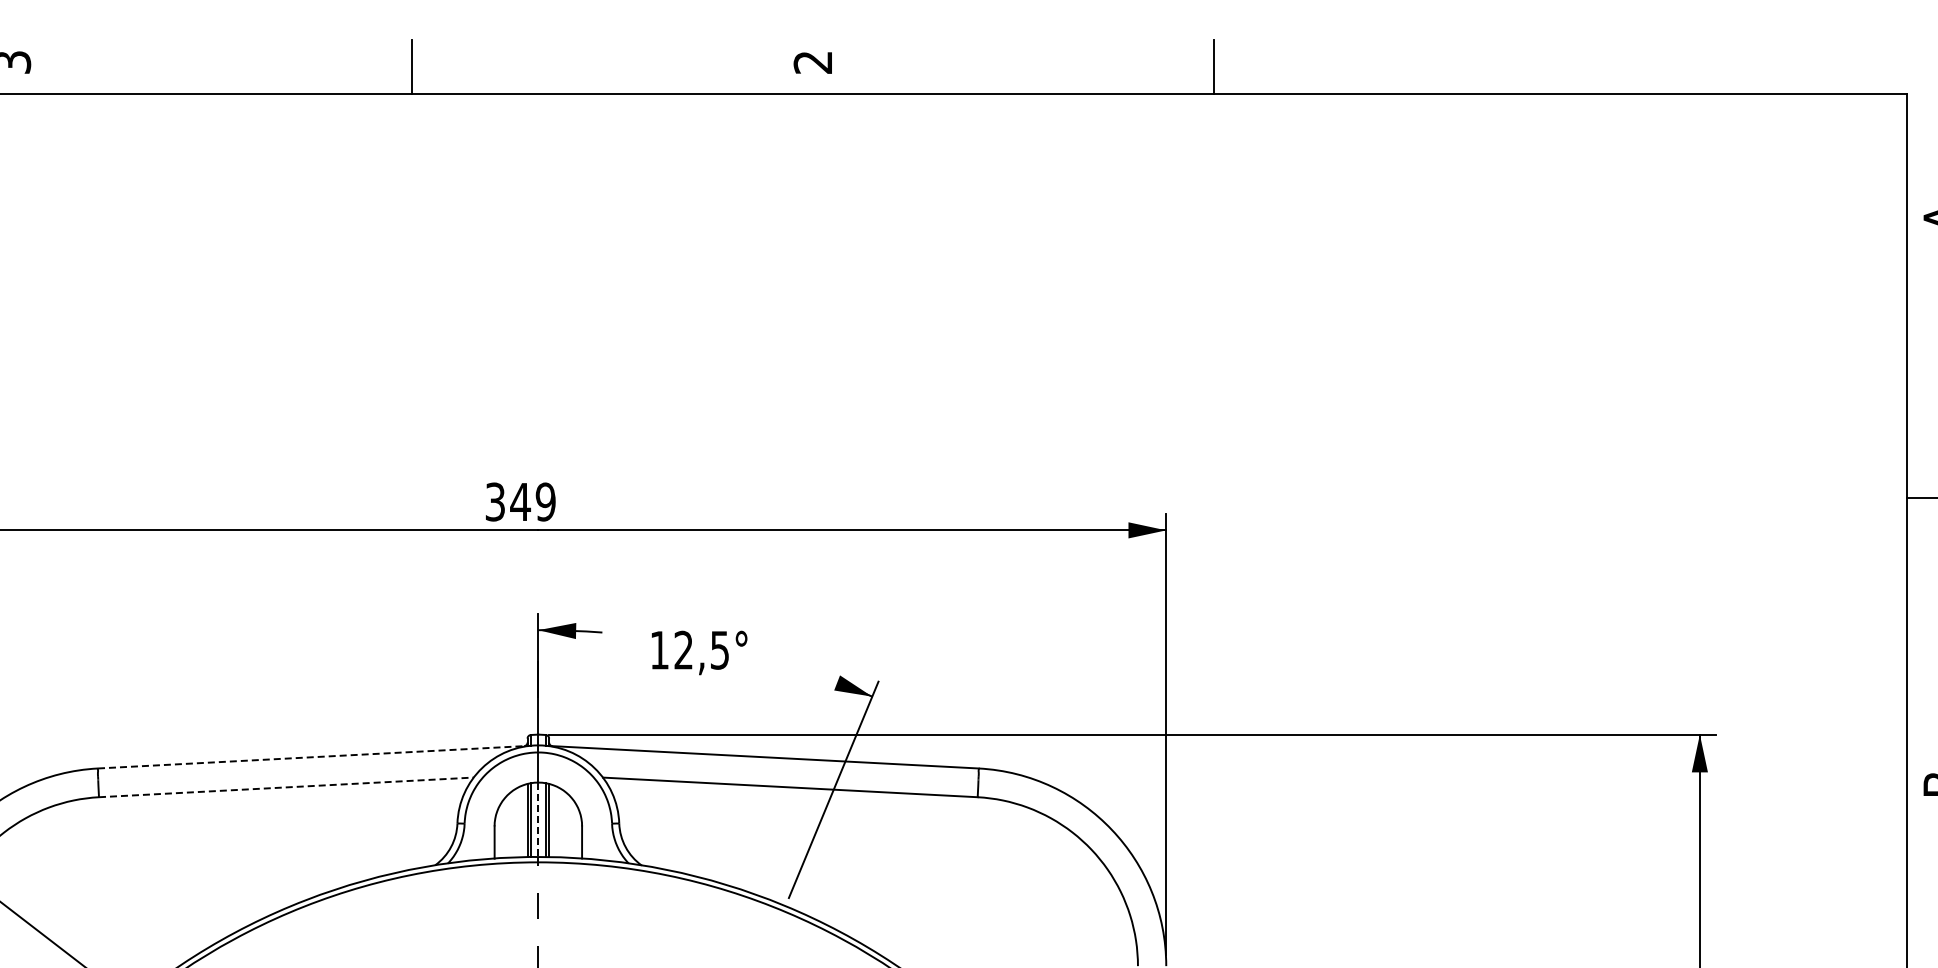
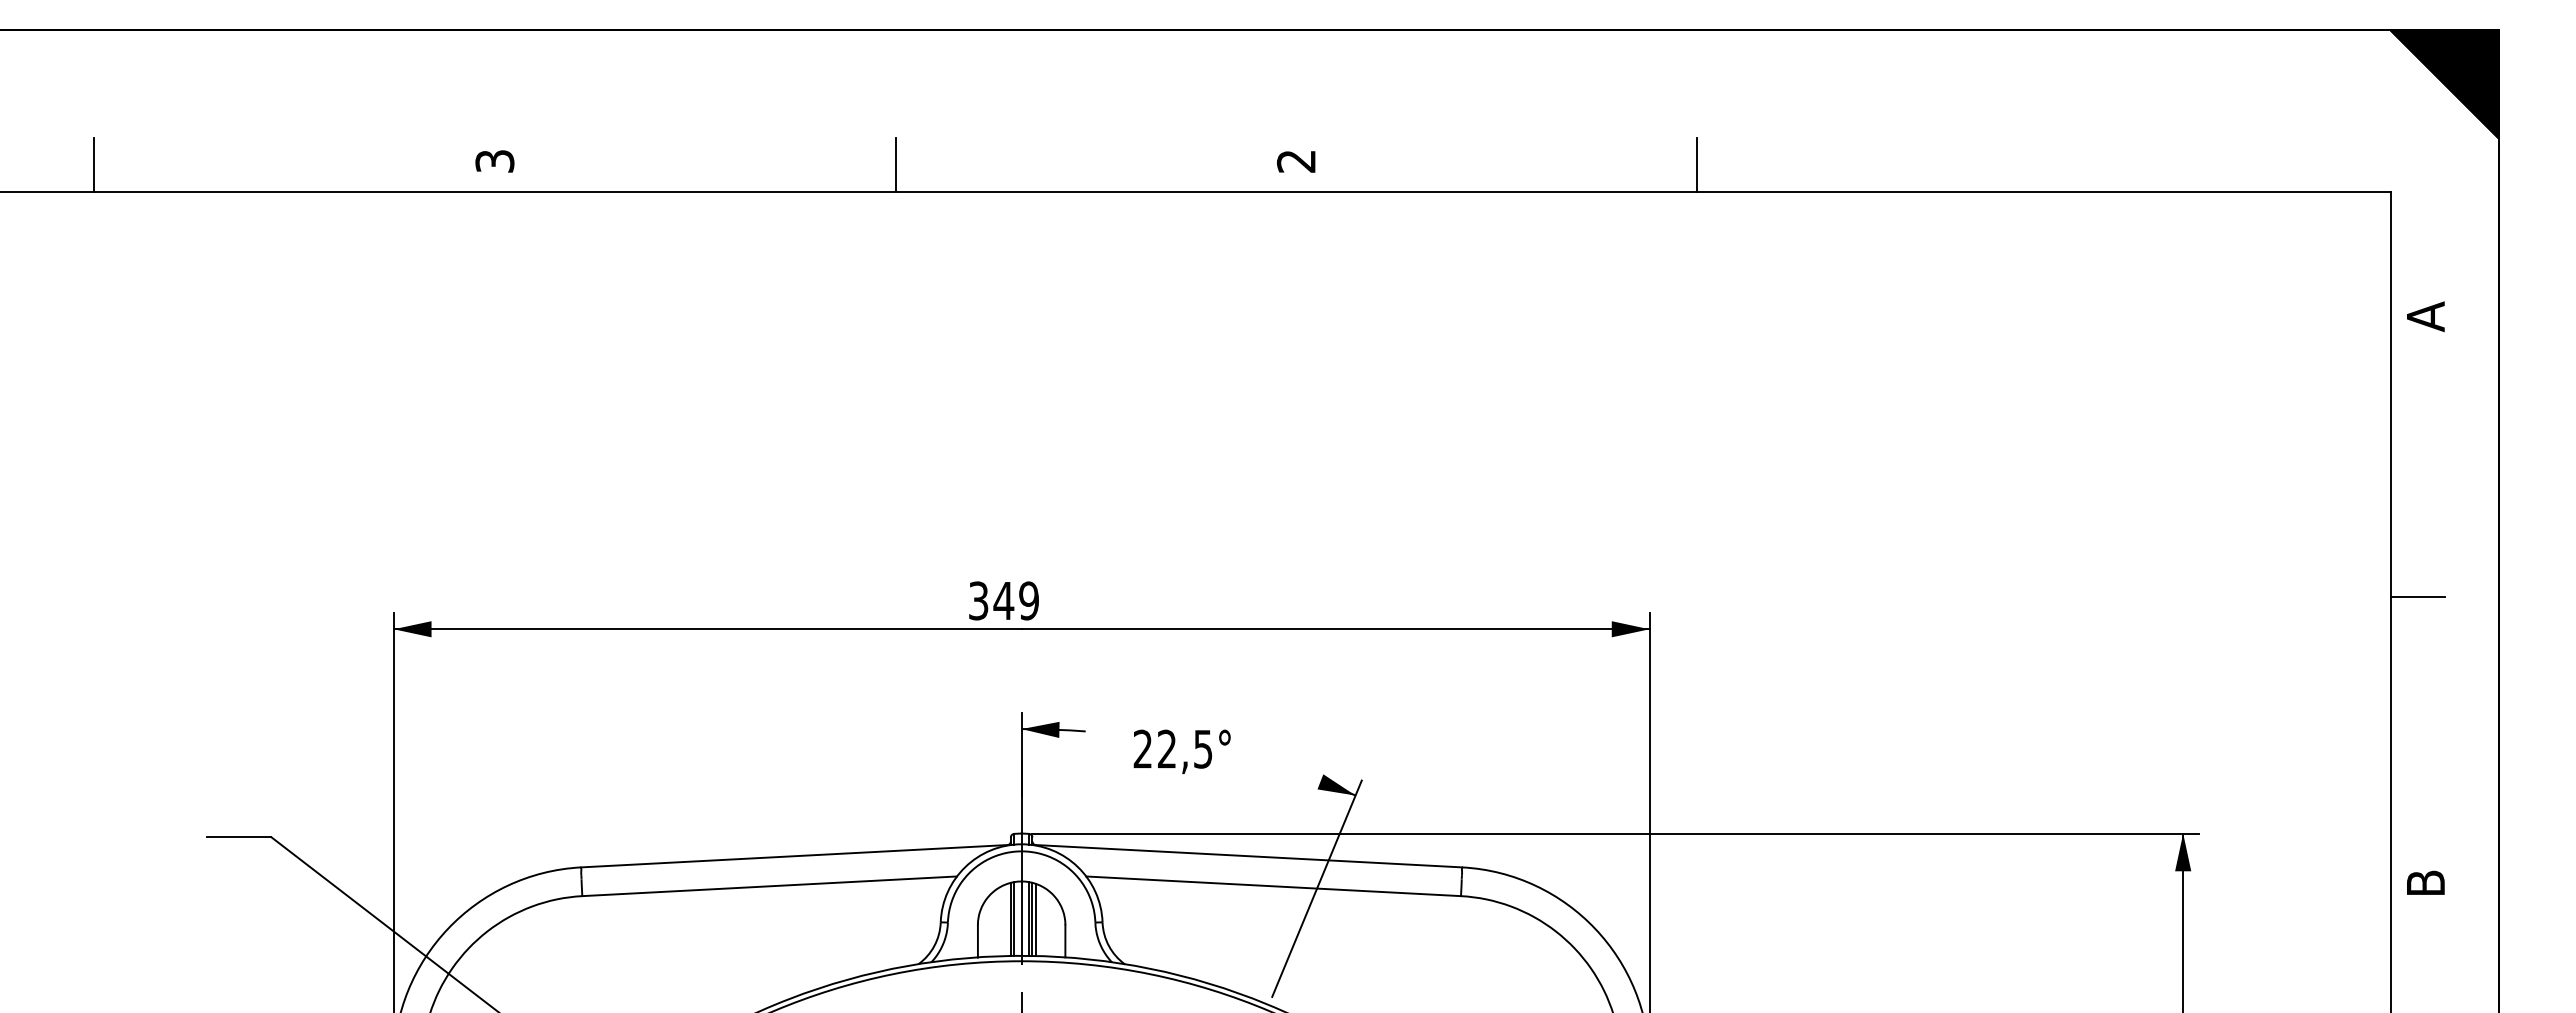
text: (659, 649) -> (1142, 748), 12,5° -> 22,5°
line: (313, 757) -> (796, 856), dashed -> solid
line: (286, 787) -> (769, 886), dashed -> solid
line: (538, 820) -> (1021, 919), dashed -> solid
line: (552, 820) -> (1035, 919), added

